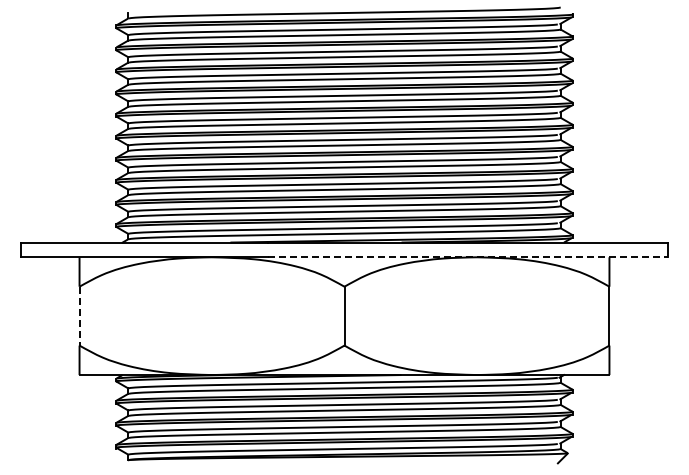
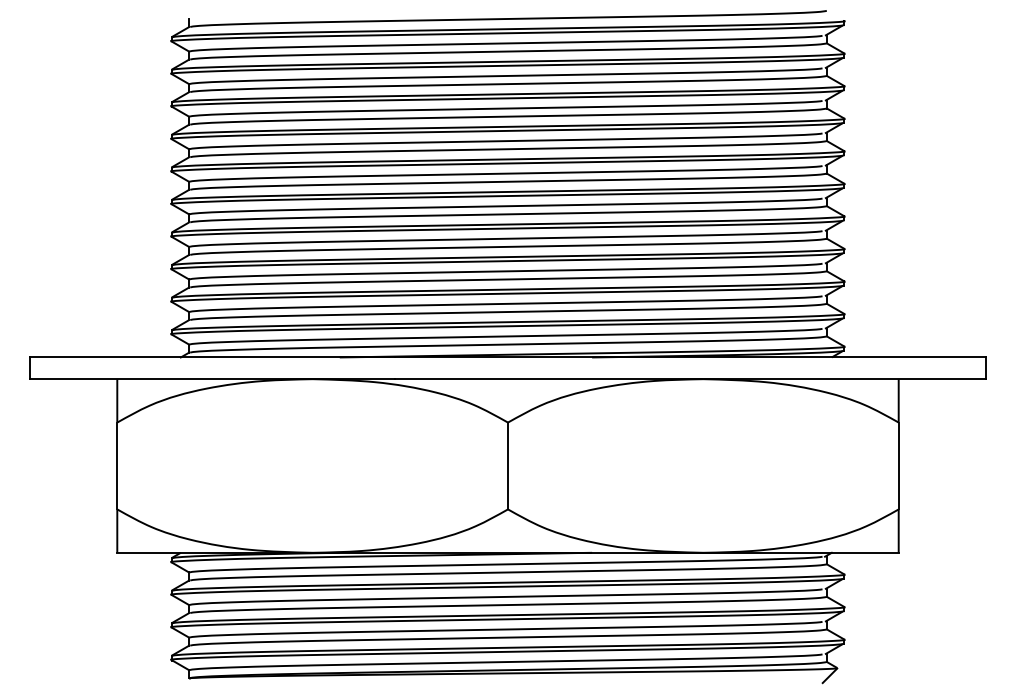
line: (468, 257) -> (690, 379), dashed -> solid
line: (79, 316) -> (117, 466), dashed -> solid

